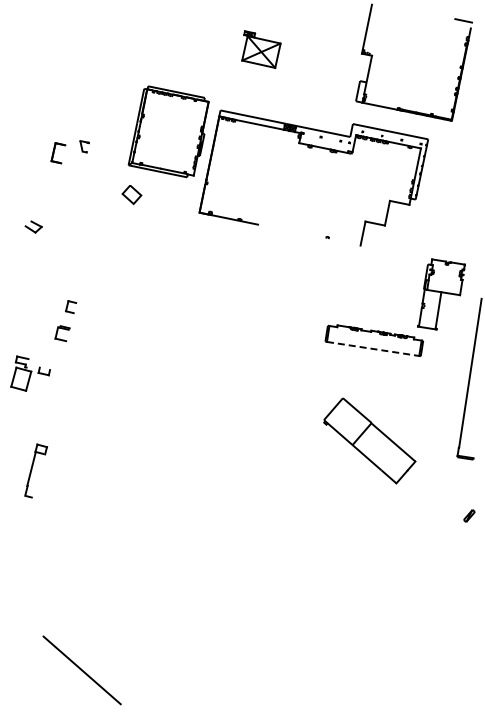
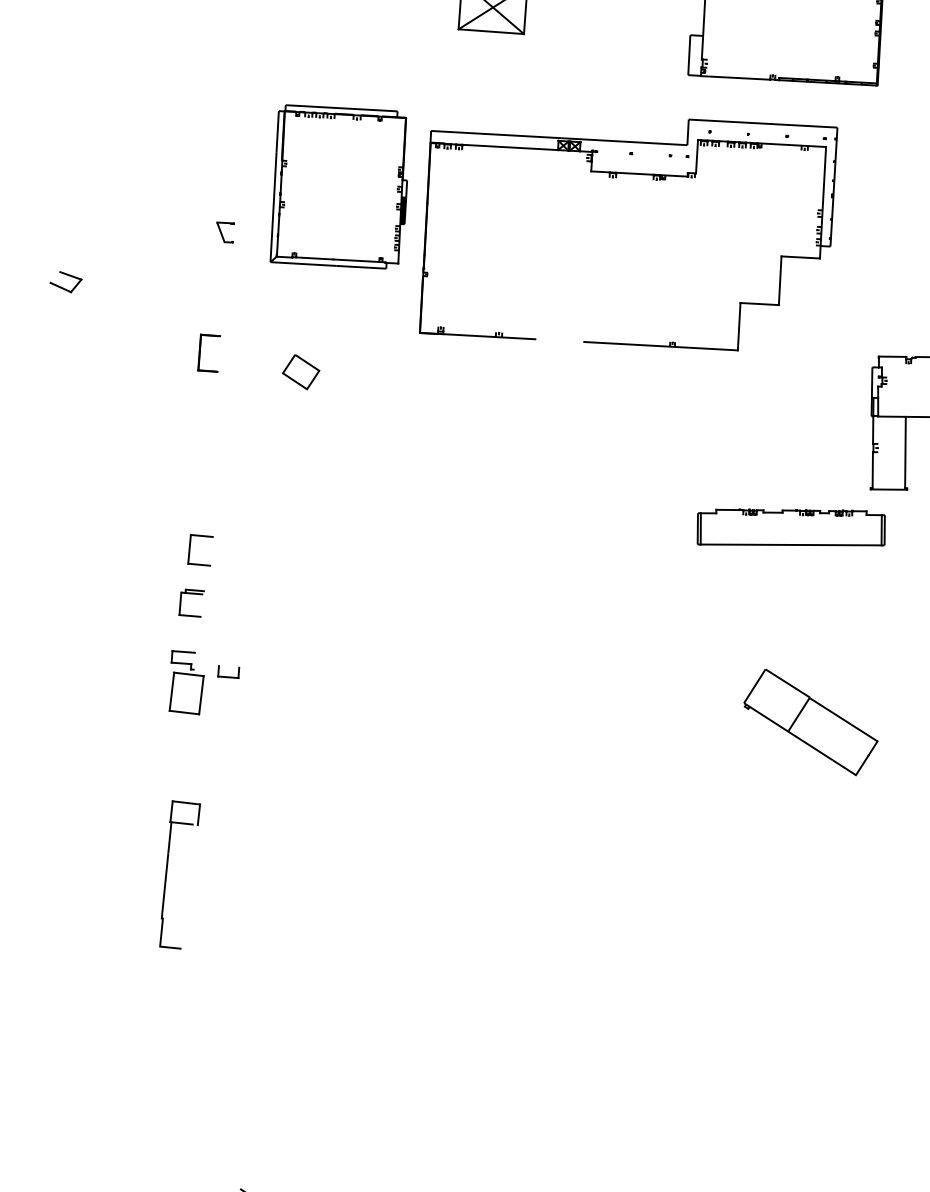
part: (84, 146) -> (226, 231), moved
part: (58, 153) -> (209, 353), moved
part: (131, 194) -> (300, 371), moved
part: (33, 226) -> (65, 281), moved
line: (321, 237) -> (660, 345), added
part: (70, 306) -> (199, 549), size x1.43
line: (373, 348) -> (791, 543), dashed -> solid
part: (30, 373) -> (202, 679), moved
part: (369, 441) -> (810, 723), size x0.71
part: (35, 470) -> (178, 873), size x1.43

